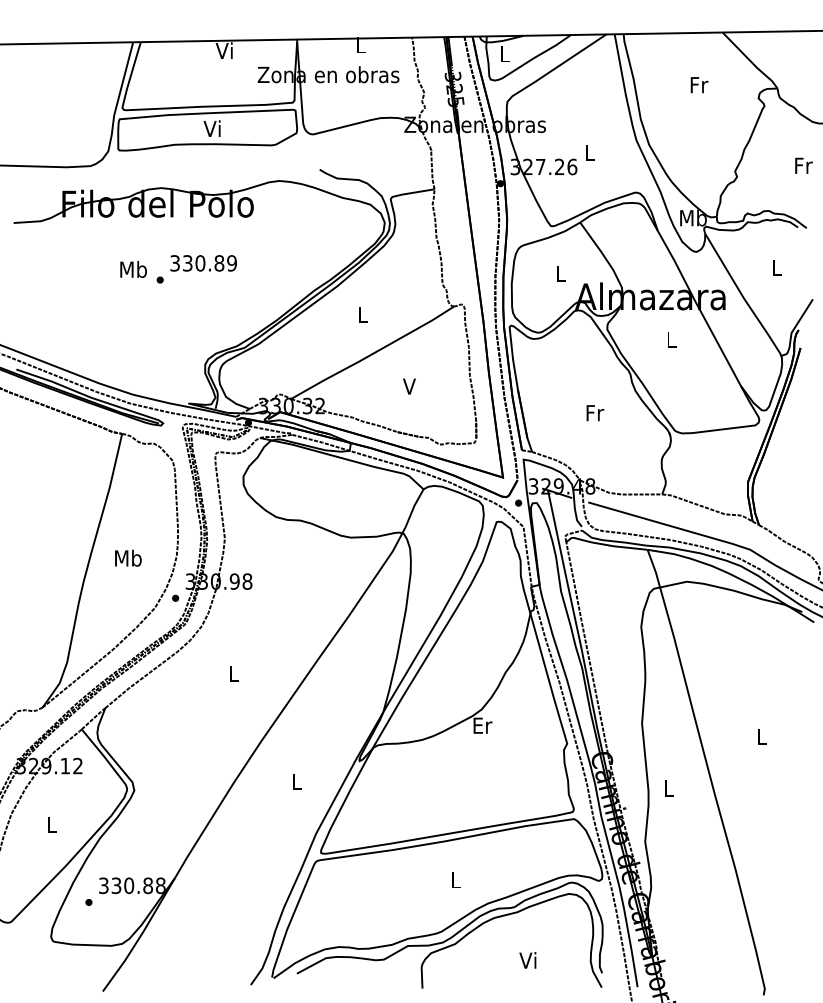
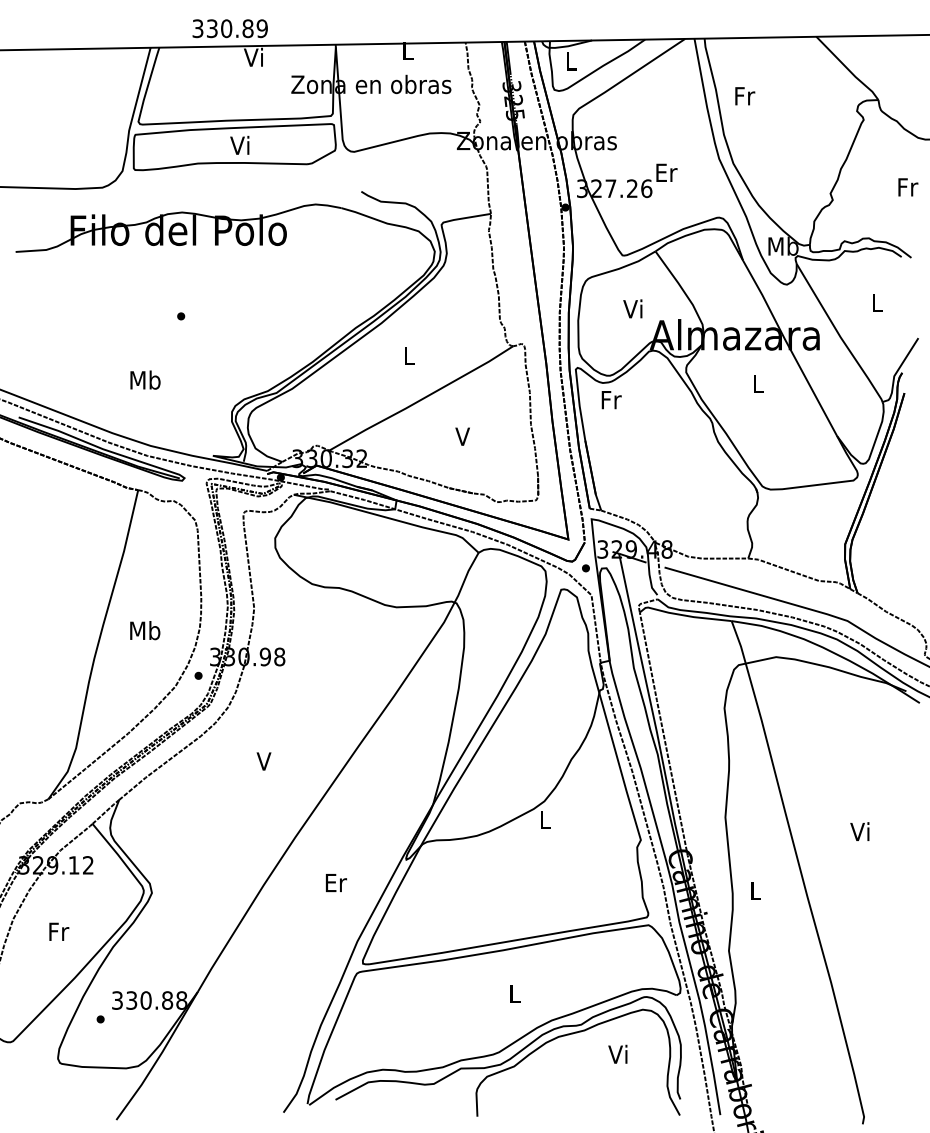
text: (699, 85) -> (745, 96), moved
text: (590, 152) -> (667, 172), L -> Er
text: (203, 263) -> (230, 28), moved
text: (133, 269) -> (145, 380), moved
text: (559, 273) -> (632, 308), L -> Vi
text: (595, 413) -> (611, 400), moved
text: (233, 674) -> (263, 761), L -> V
text: (482, 725) -> (545, 819), Er -> L
text: (760, 735) -> (859, 830), L -> Vi
text: (297, 781) -> (336, 882), L -> Er
text: (52, 824) -> (59, 931), L -> Fr
text: (527, 960) -> (617, 1054), moved

